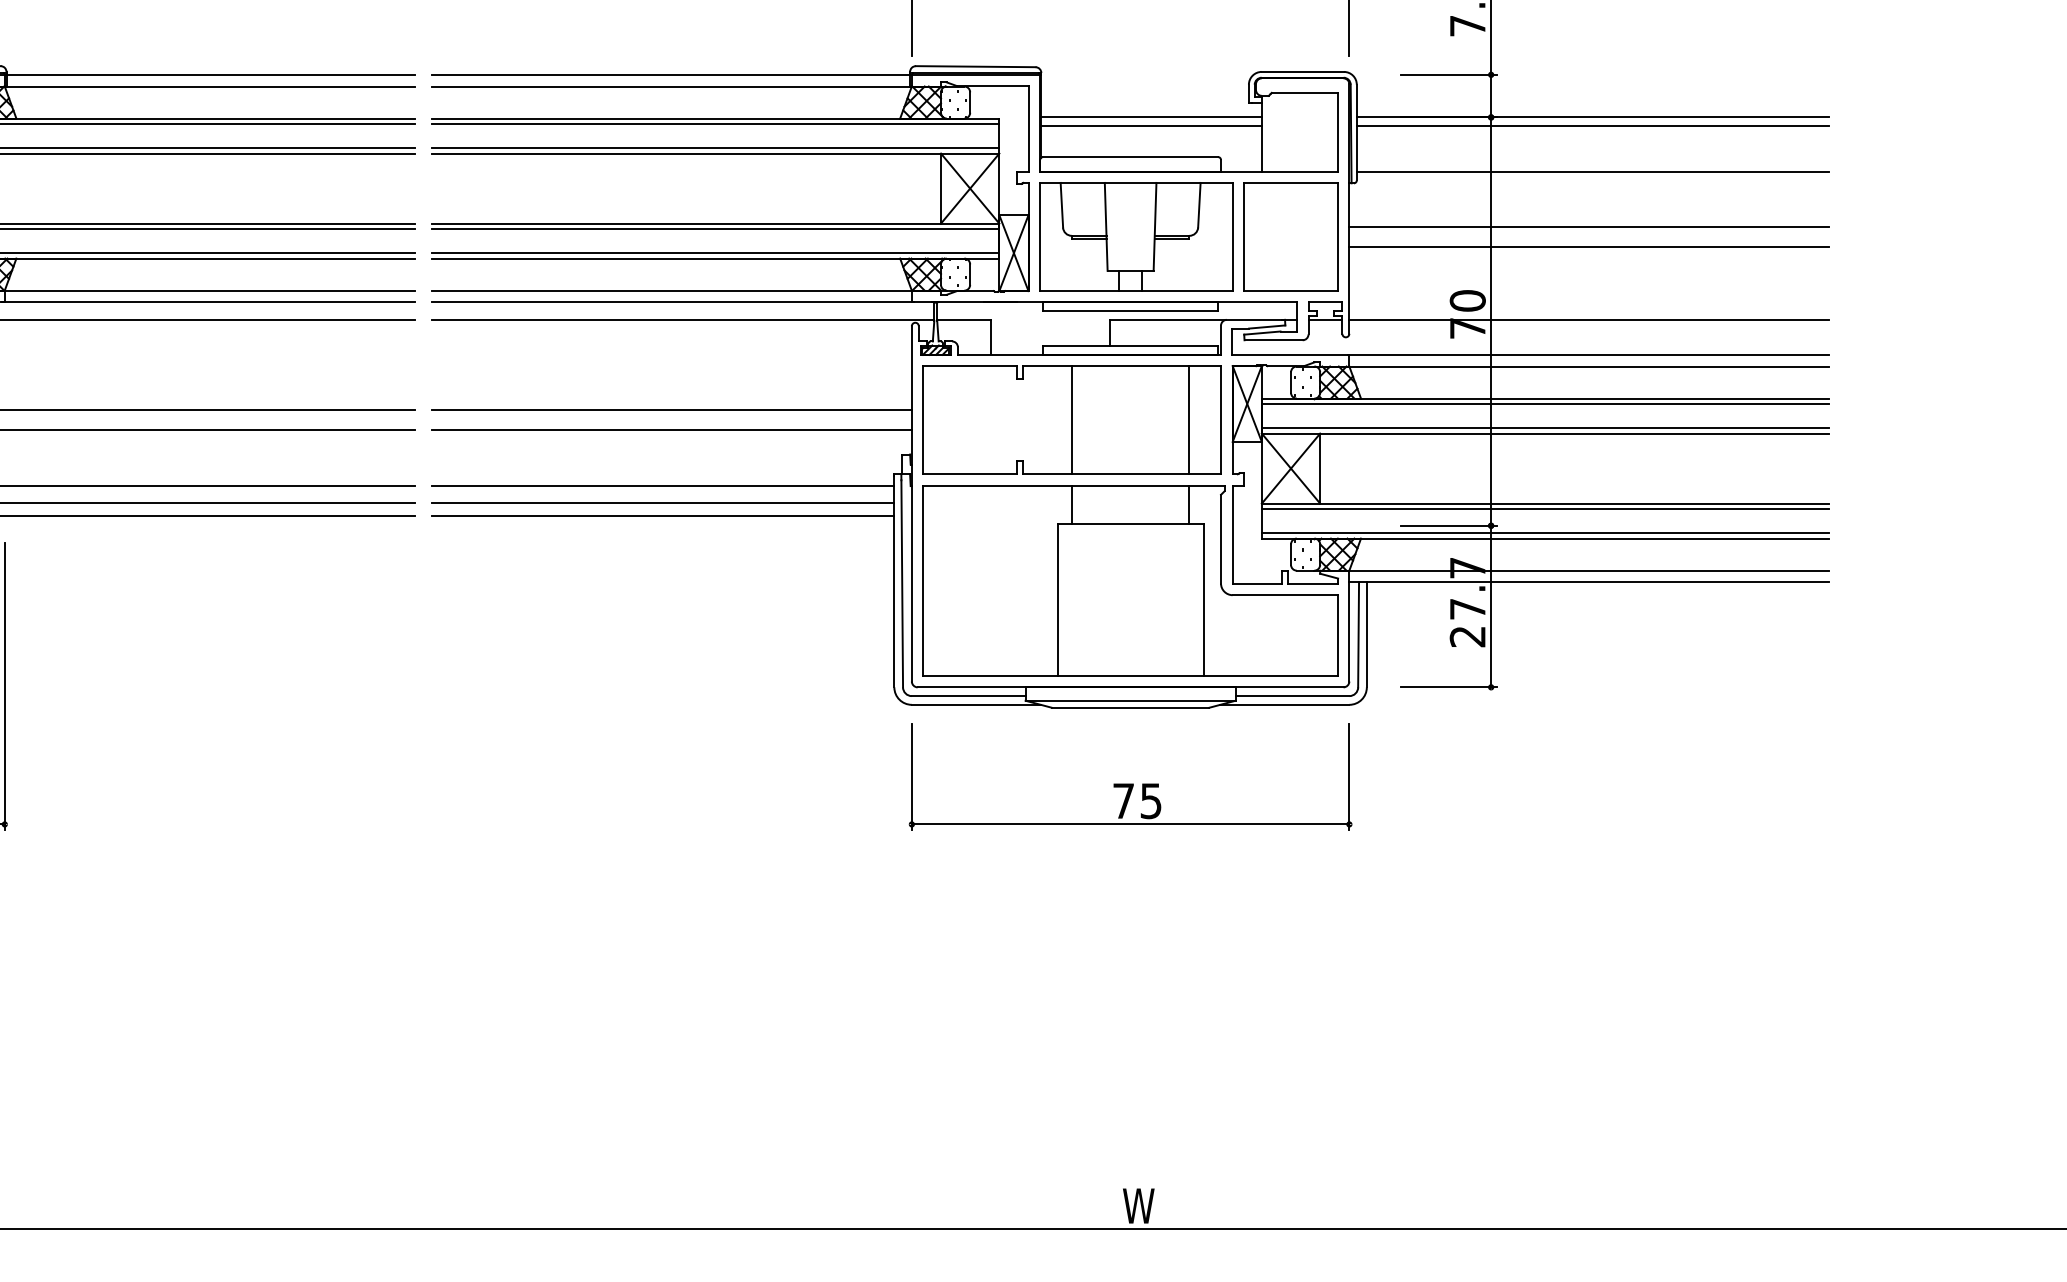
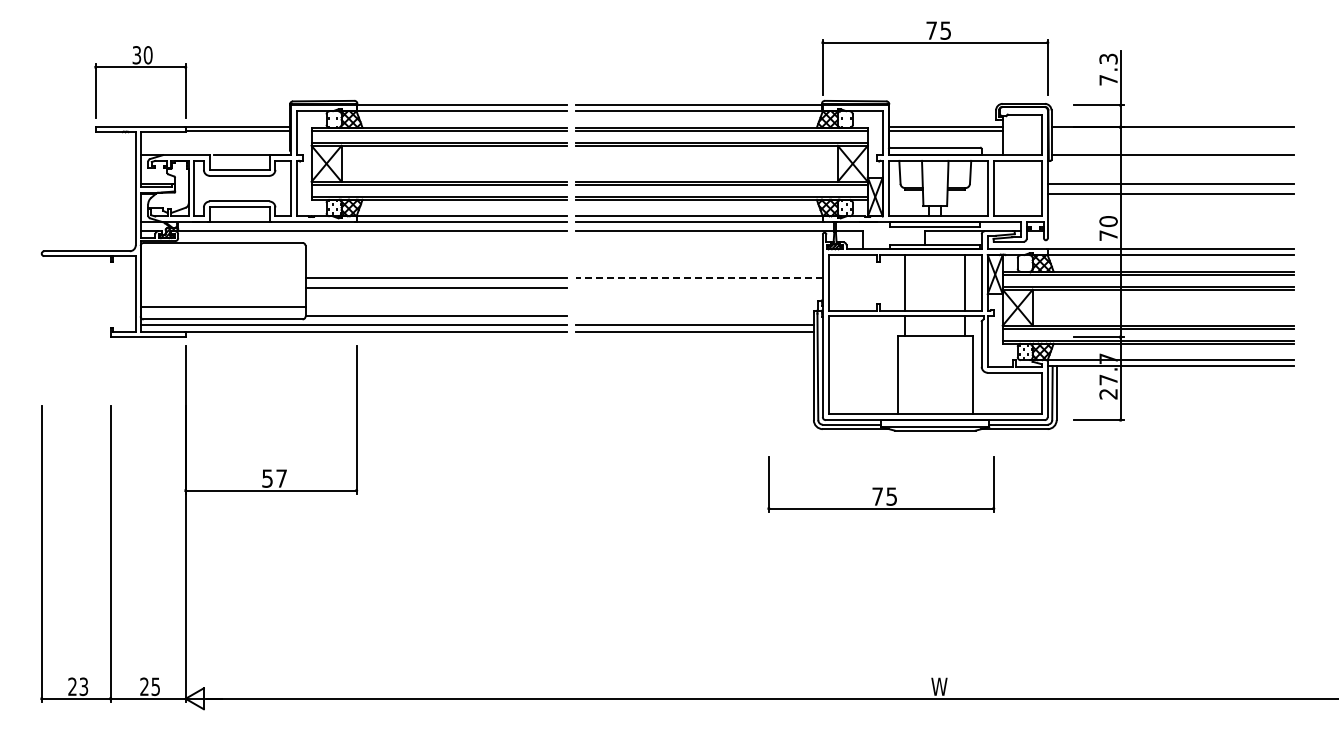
line: (1592, 125) -> (1172, 131), removed
line: (1588, 320) -> (1170, 231), removed
line: (671, 409) -> (699, 277), solid -> dashed
line: (671, 429) -> (699, 287), removed
line: (662, 485) -> (694, 316), removed
part: (1131, 777) -> (881, 484), moved

